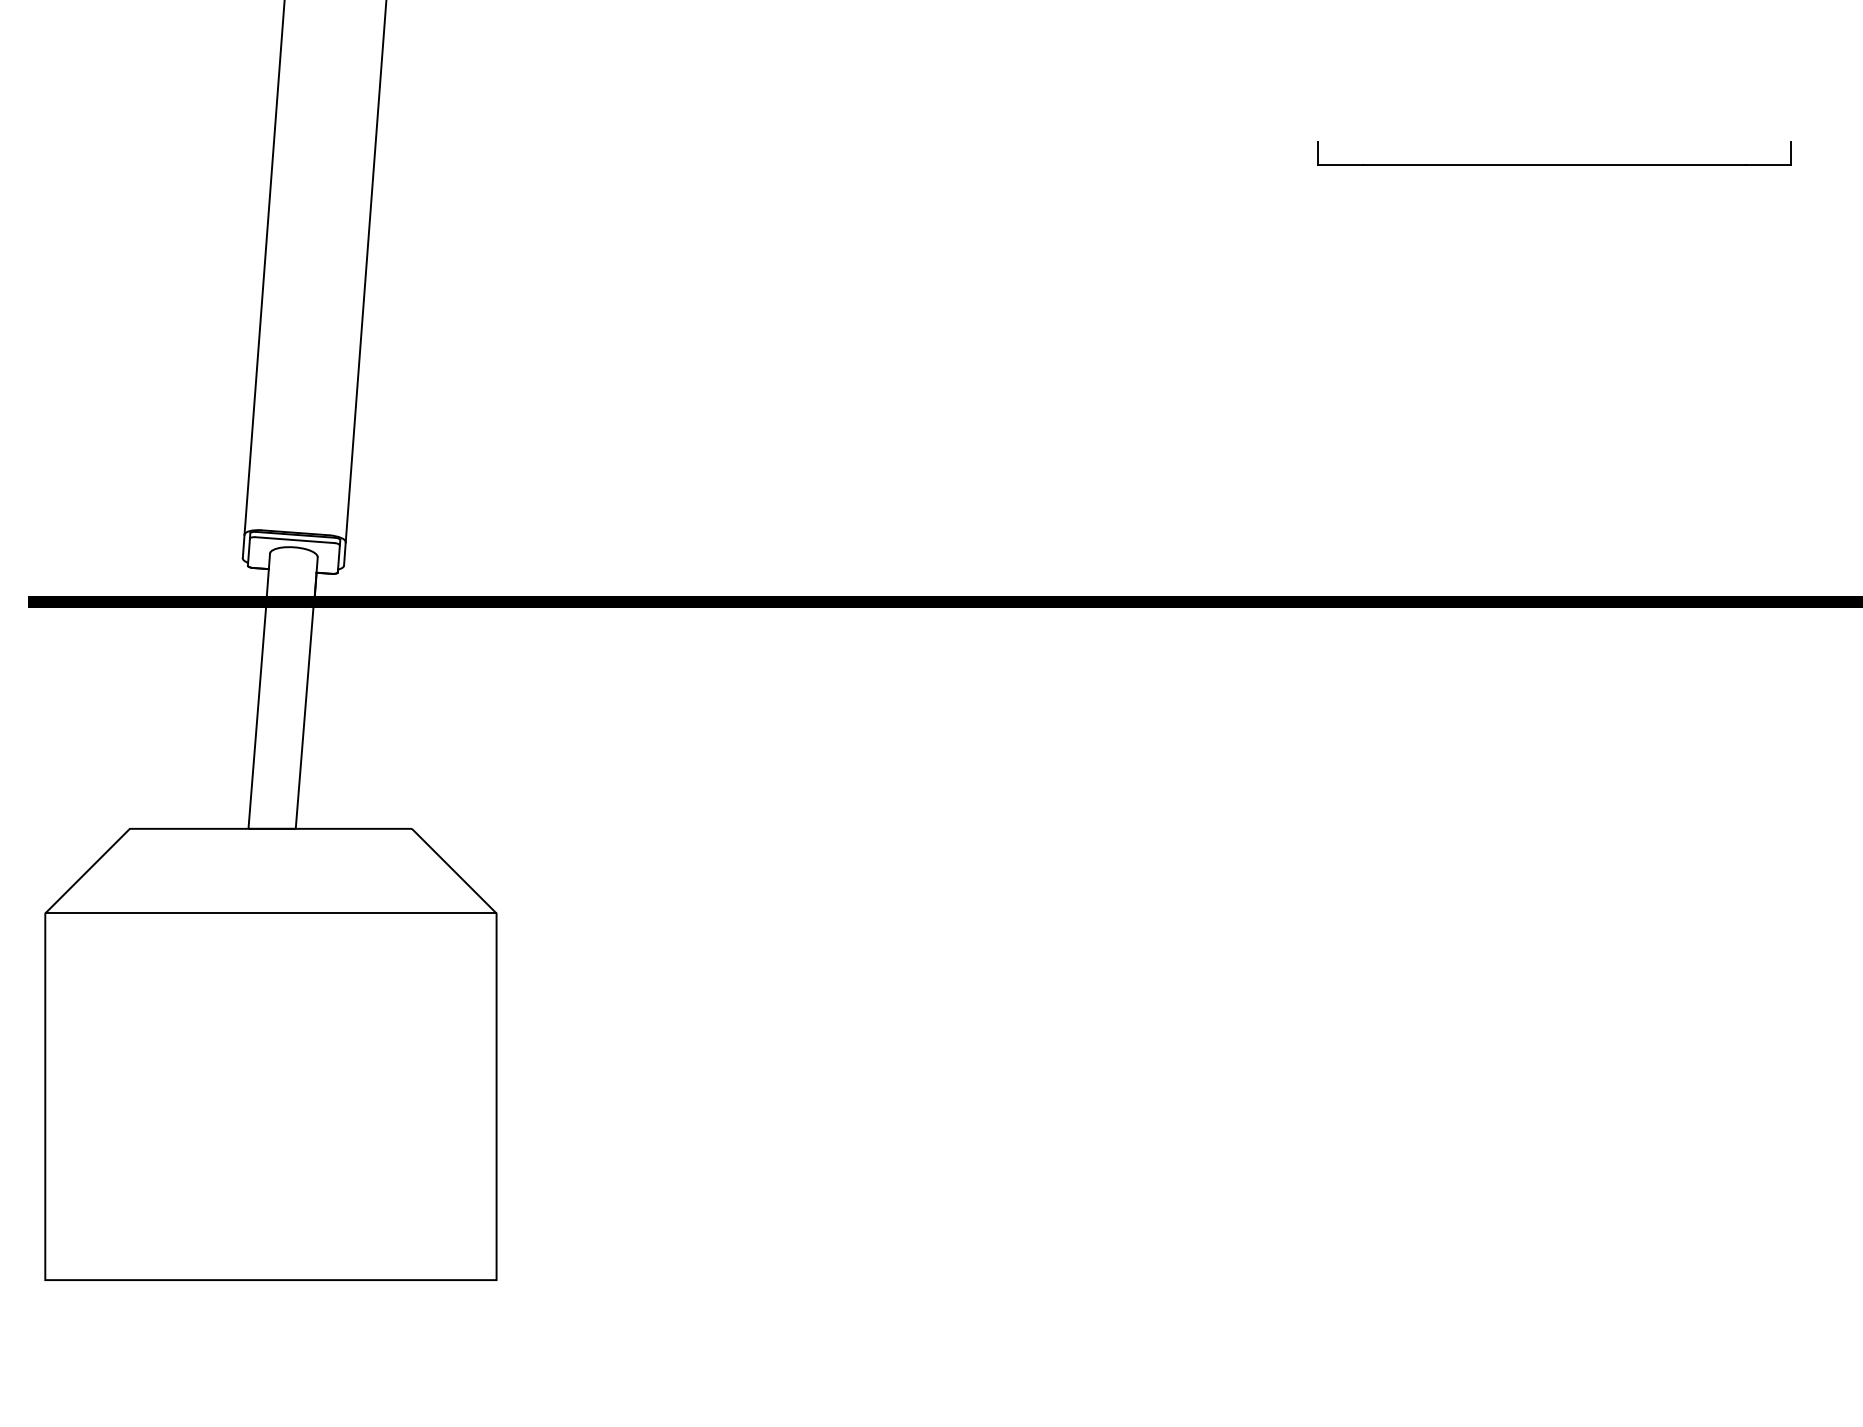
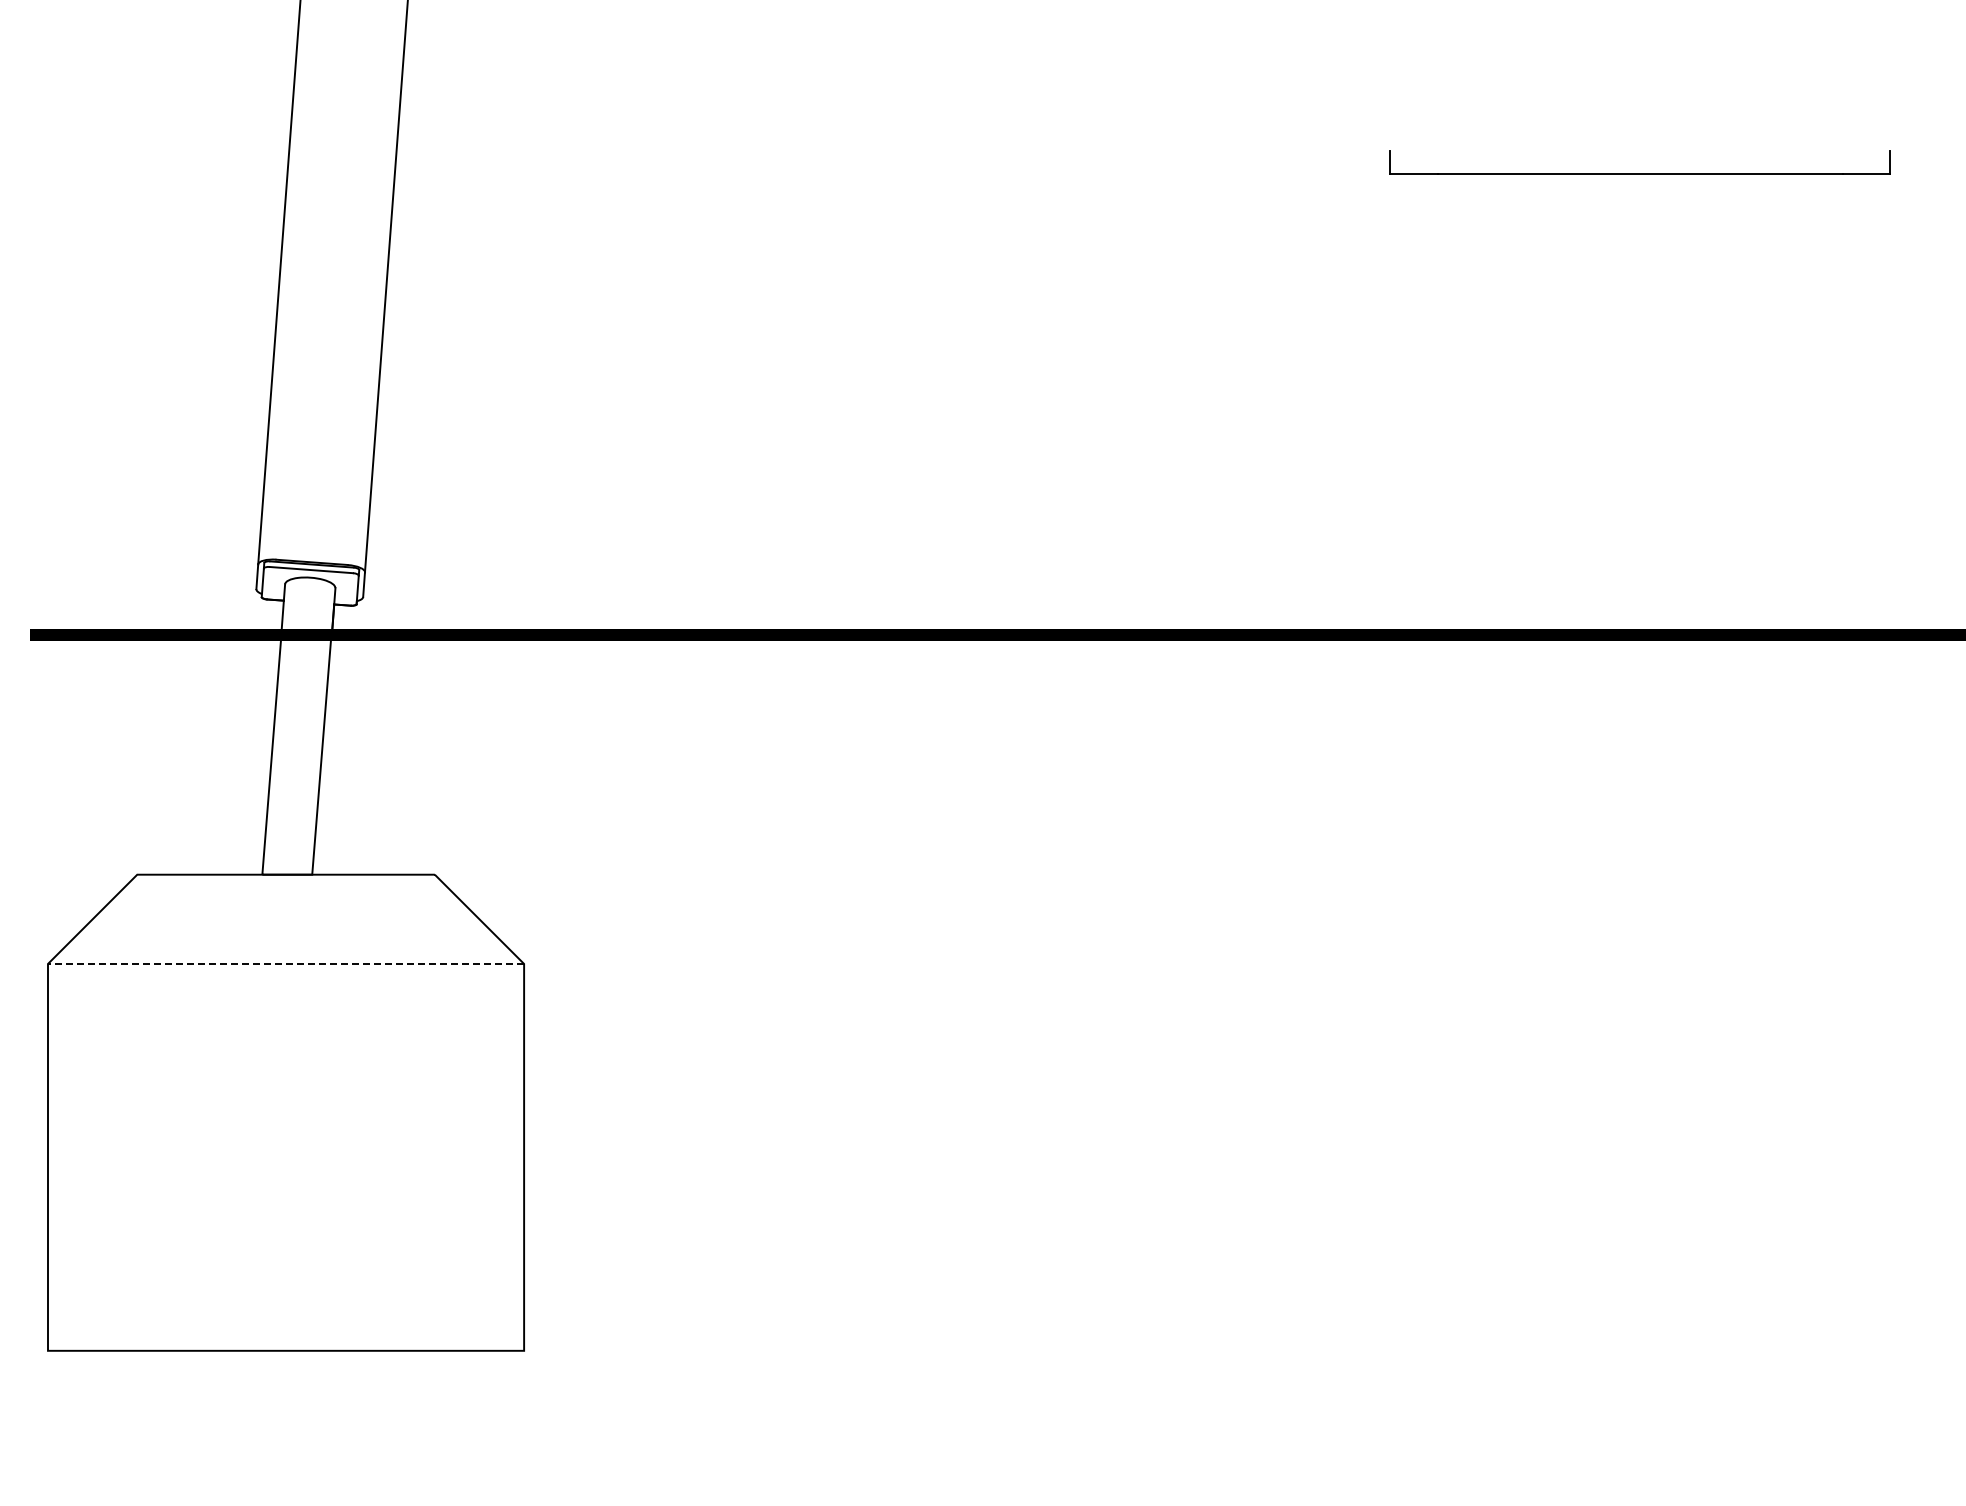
line: (270, 913) -> (285, 963), solid -> dashed

